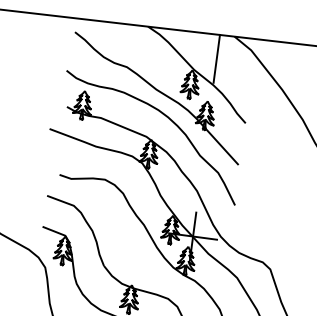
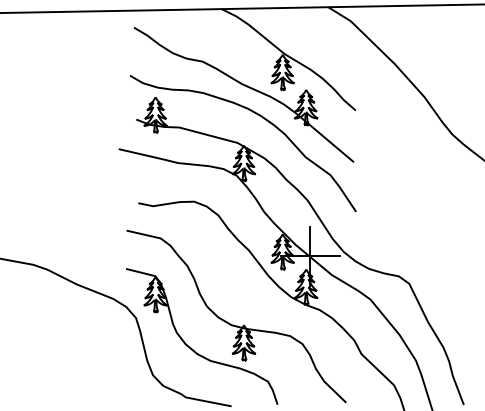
line: (217, 58) -> (310, 36), removed

